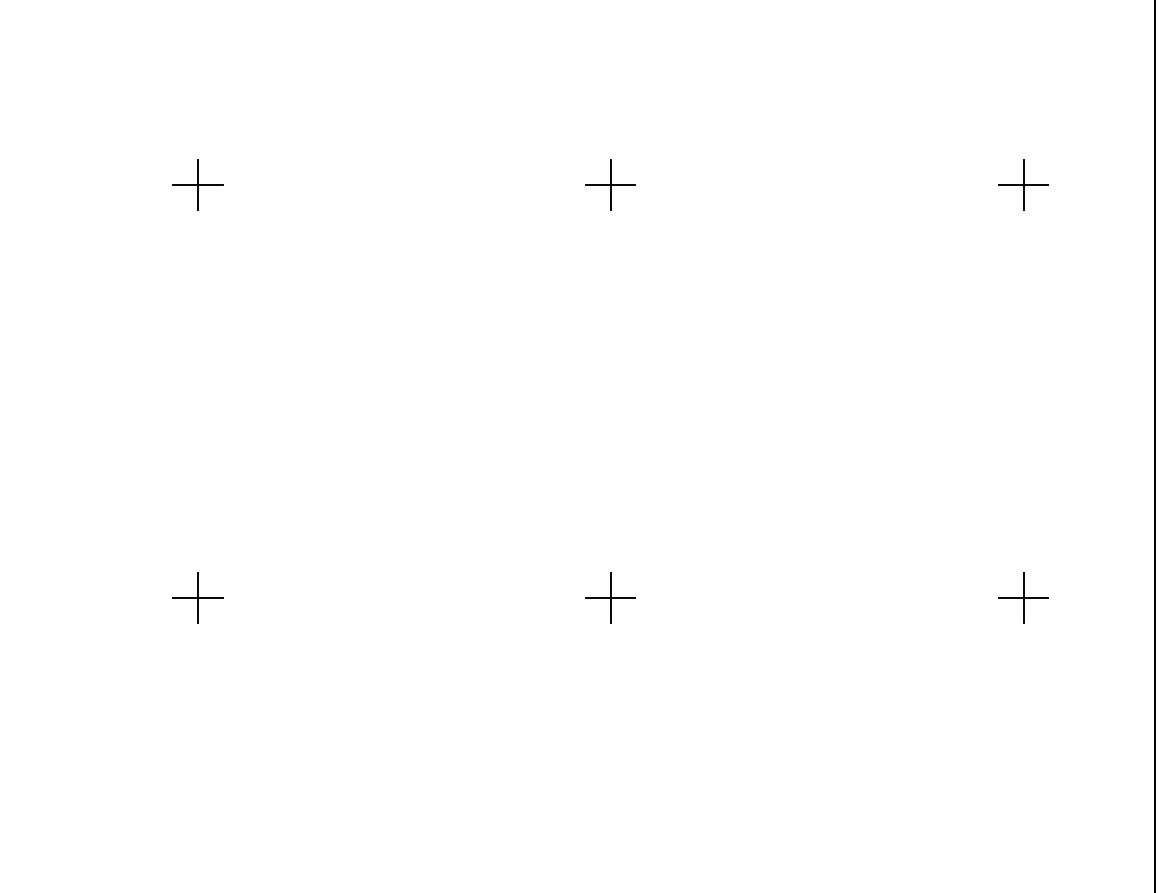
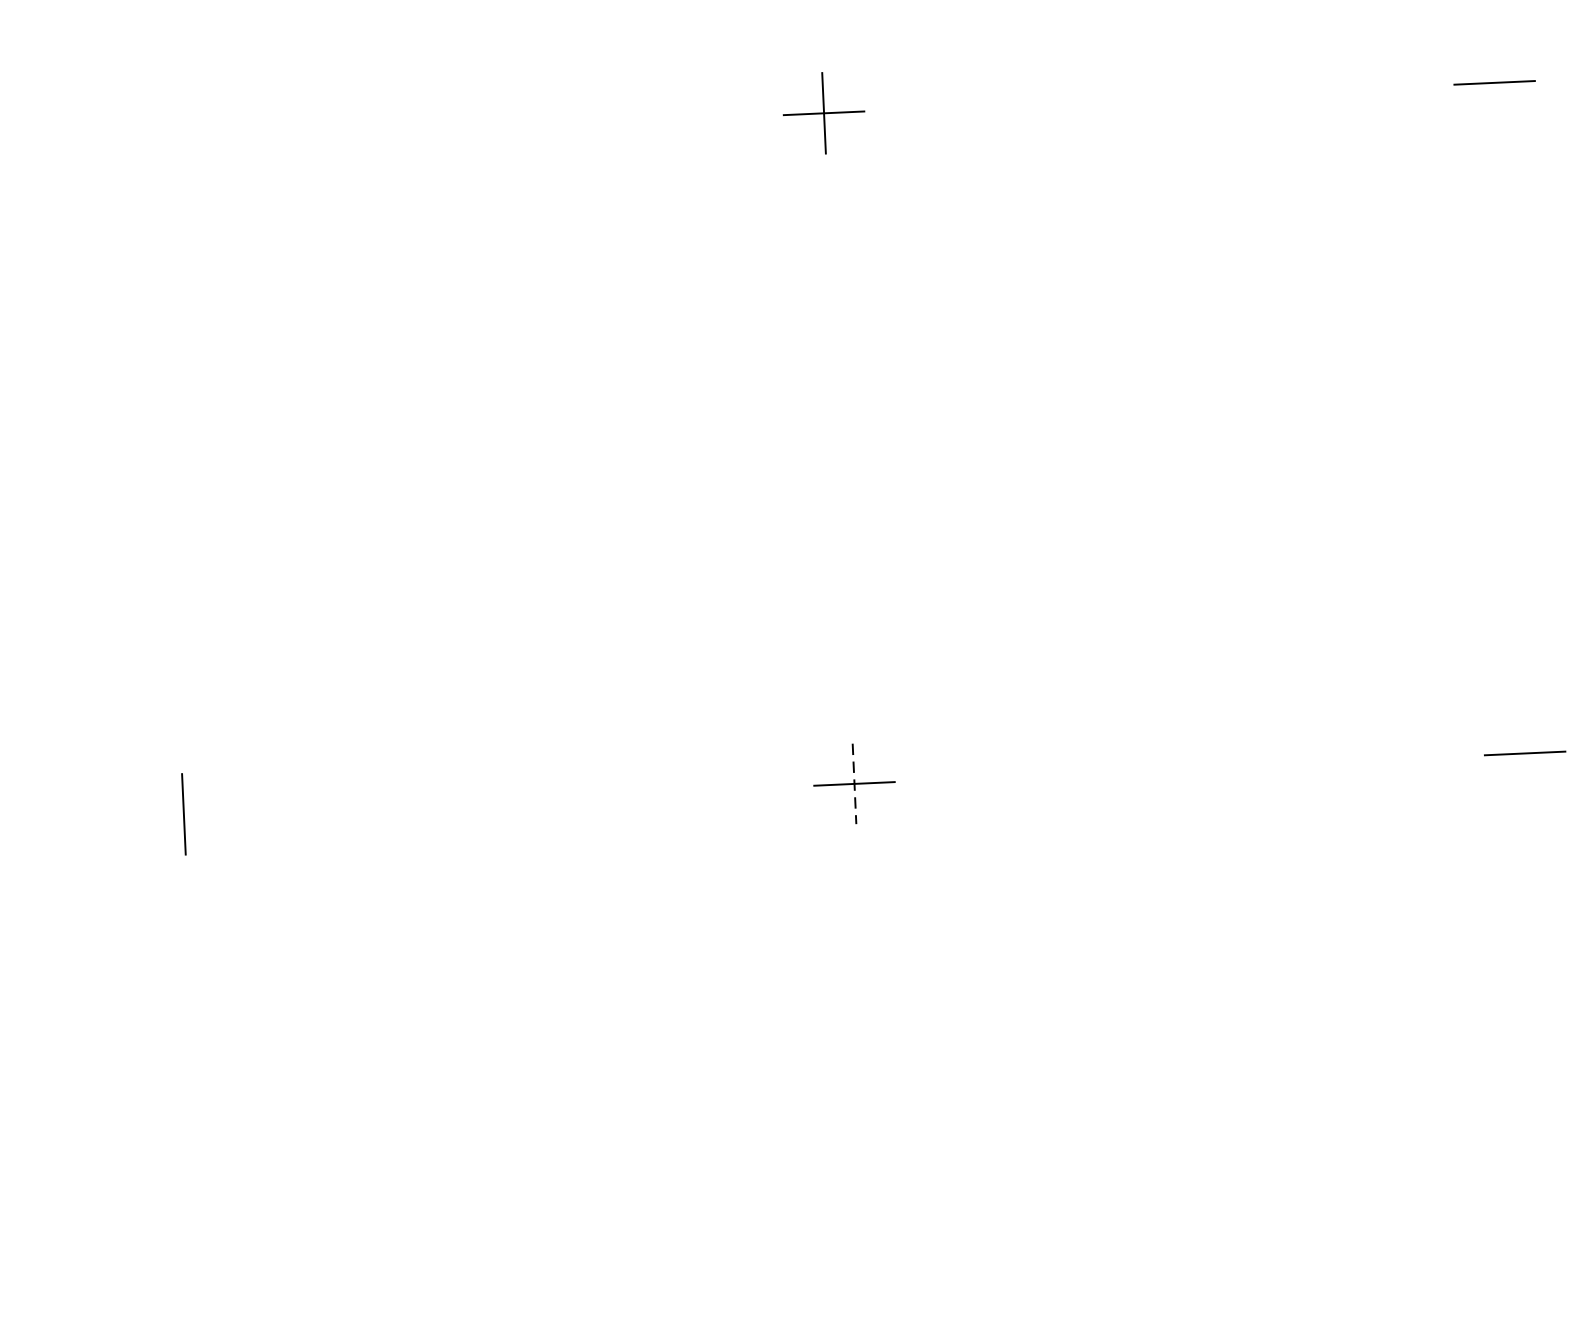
part: (197, 184) -> (152, 142), removed
line: (1023, 184) -> (1494, 81), removed
line: (1023, 597) -> (1525, 752), removed
line: (197, 598) -> (183, 815), removed
line: (610, 598) -> (854, 784), solid -> dashed

